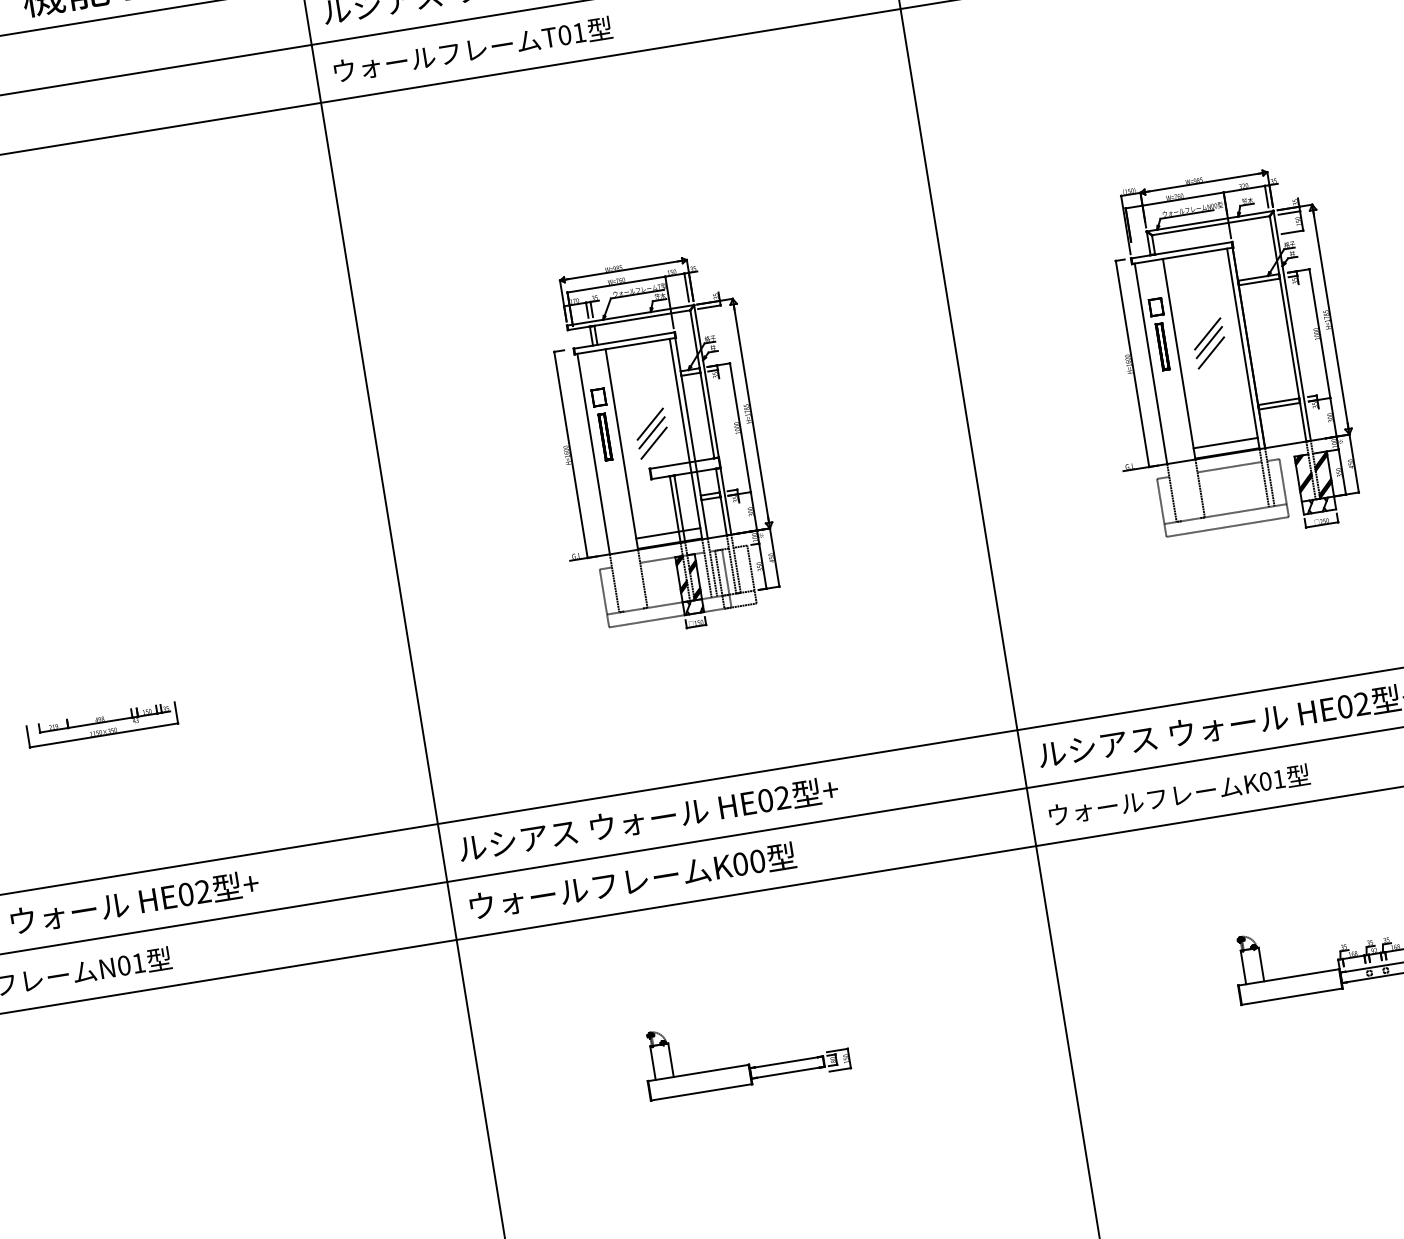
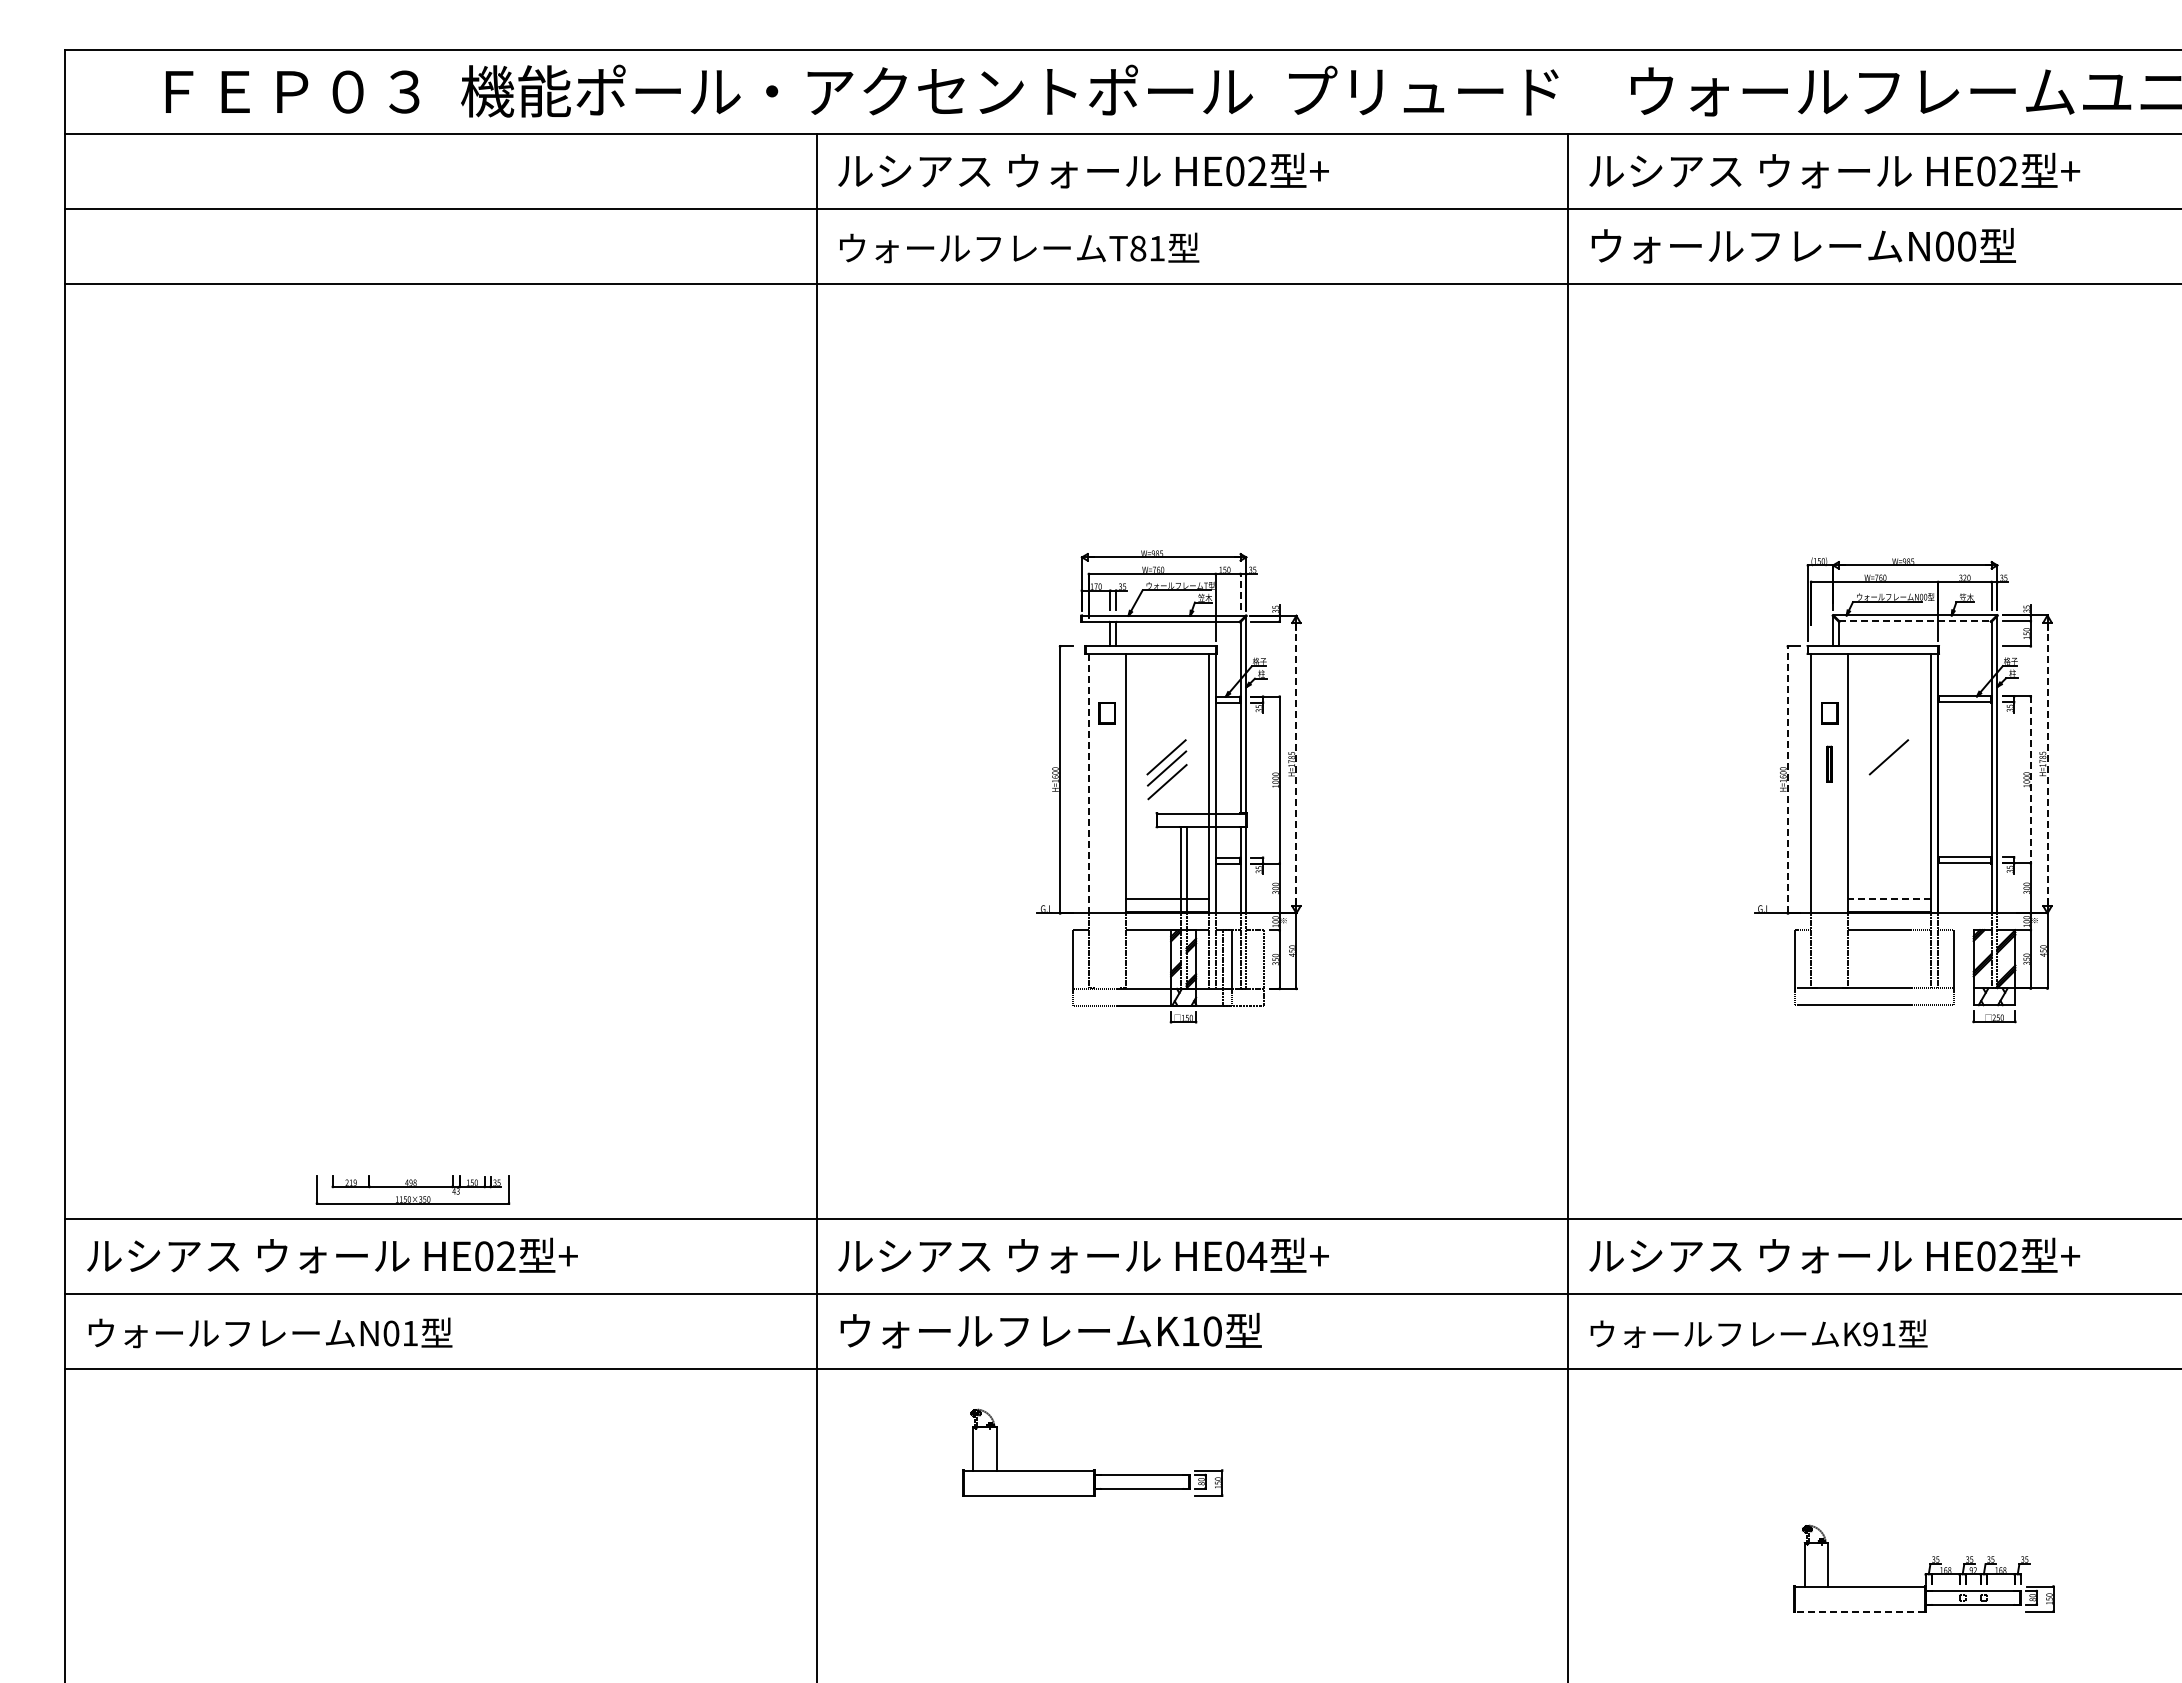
text: (565, 35) -> (1138, 248), T01 -> T81
line: (1211, 225) -> (1915, 621), solid -> dashed
line: (686, 287) -> (1240, 591), solid -> dashed
line: (1330, 319) -> (2047, 764), solid -> dashed
line: (1319, 334) -> (2030, 780), solid -> dashed
line: (1209, 342) -> (1889, 768), removed
part: (1162, 346) -> (1829, 764), size x0.6
line: (1211, 353) -> (1889, 782), removed
line: (1132, 363) -> (1787, 779), solid -> dashed
line: (751, 413) -> (1296, 764), solid -> dashed
part: (604, 437) -> (1106, 764), removed
line: (1225, 442) -> (1889, 898), solid -> dashed
line: (593, 454) -> (1088, 783), solid -> dashed
part: (101, 724) -> (412, 1189), moved
text: (1265, 781) -> (1870, 1334), K01 -> K91
text: (782, 797) -> (1257, 1255), HE02 -> HE04
text: (740, 864) -> (1190, 1331), K00 -> K10
line: (1291, 996) -> (1859, 1611), solid -> dashed
part: (748, 1064) -> (1093, 1469), moved

